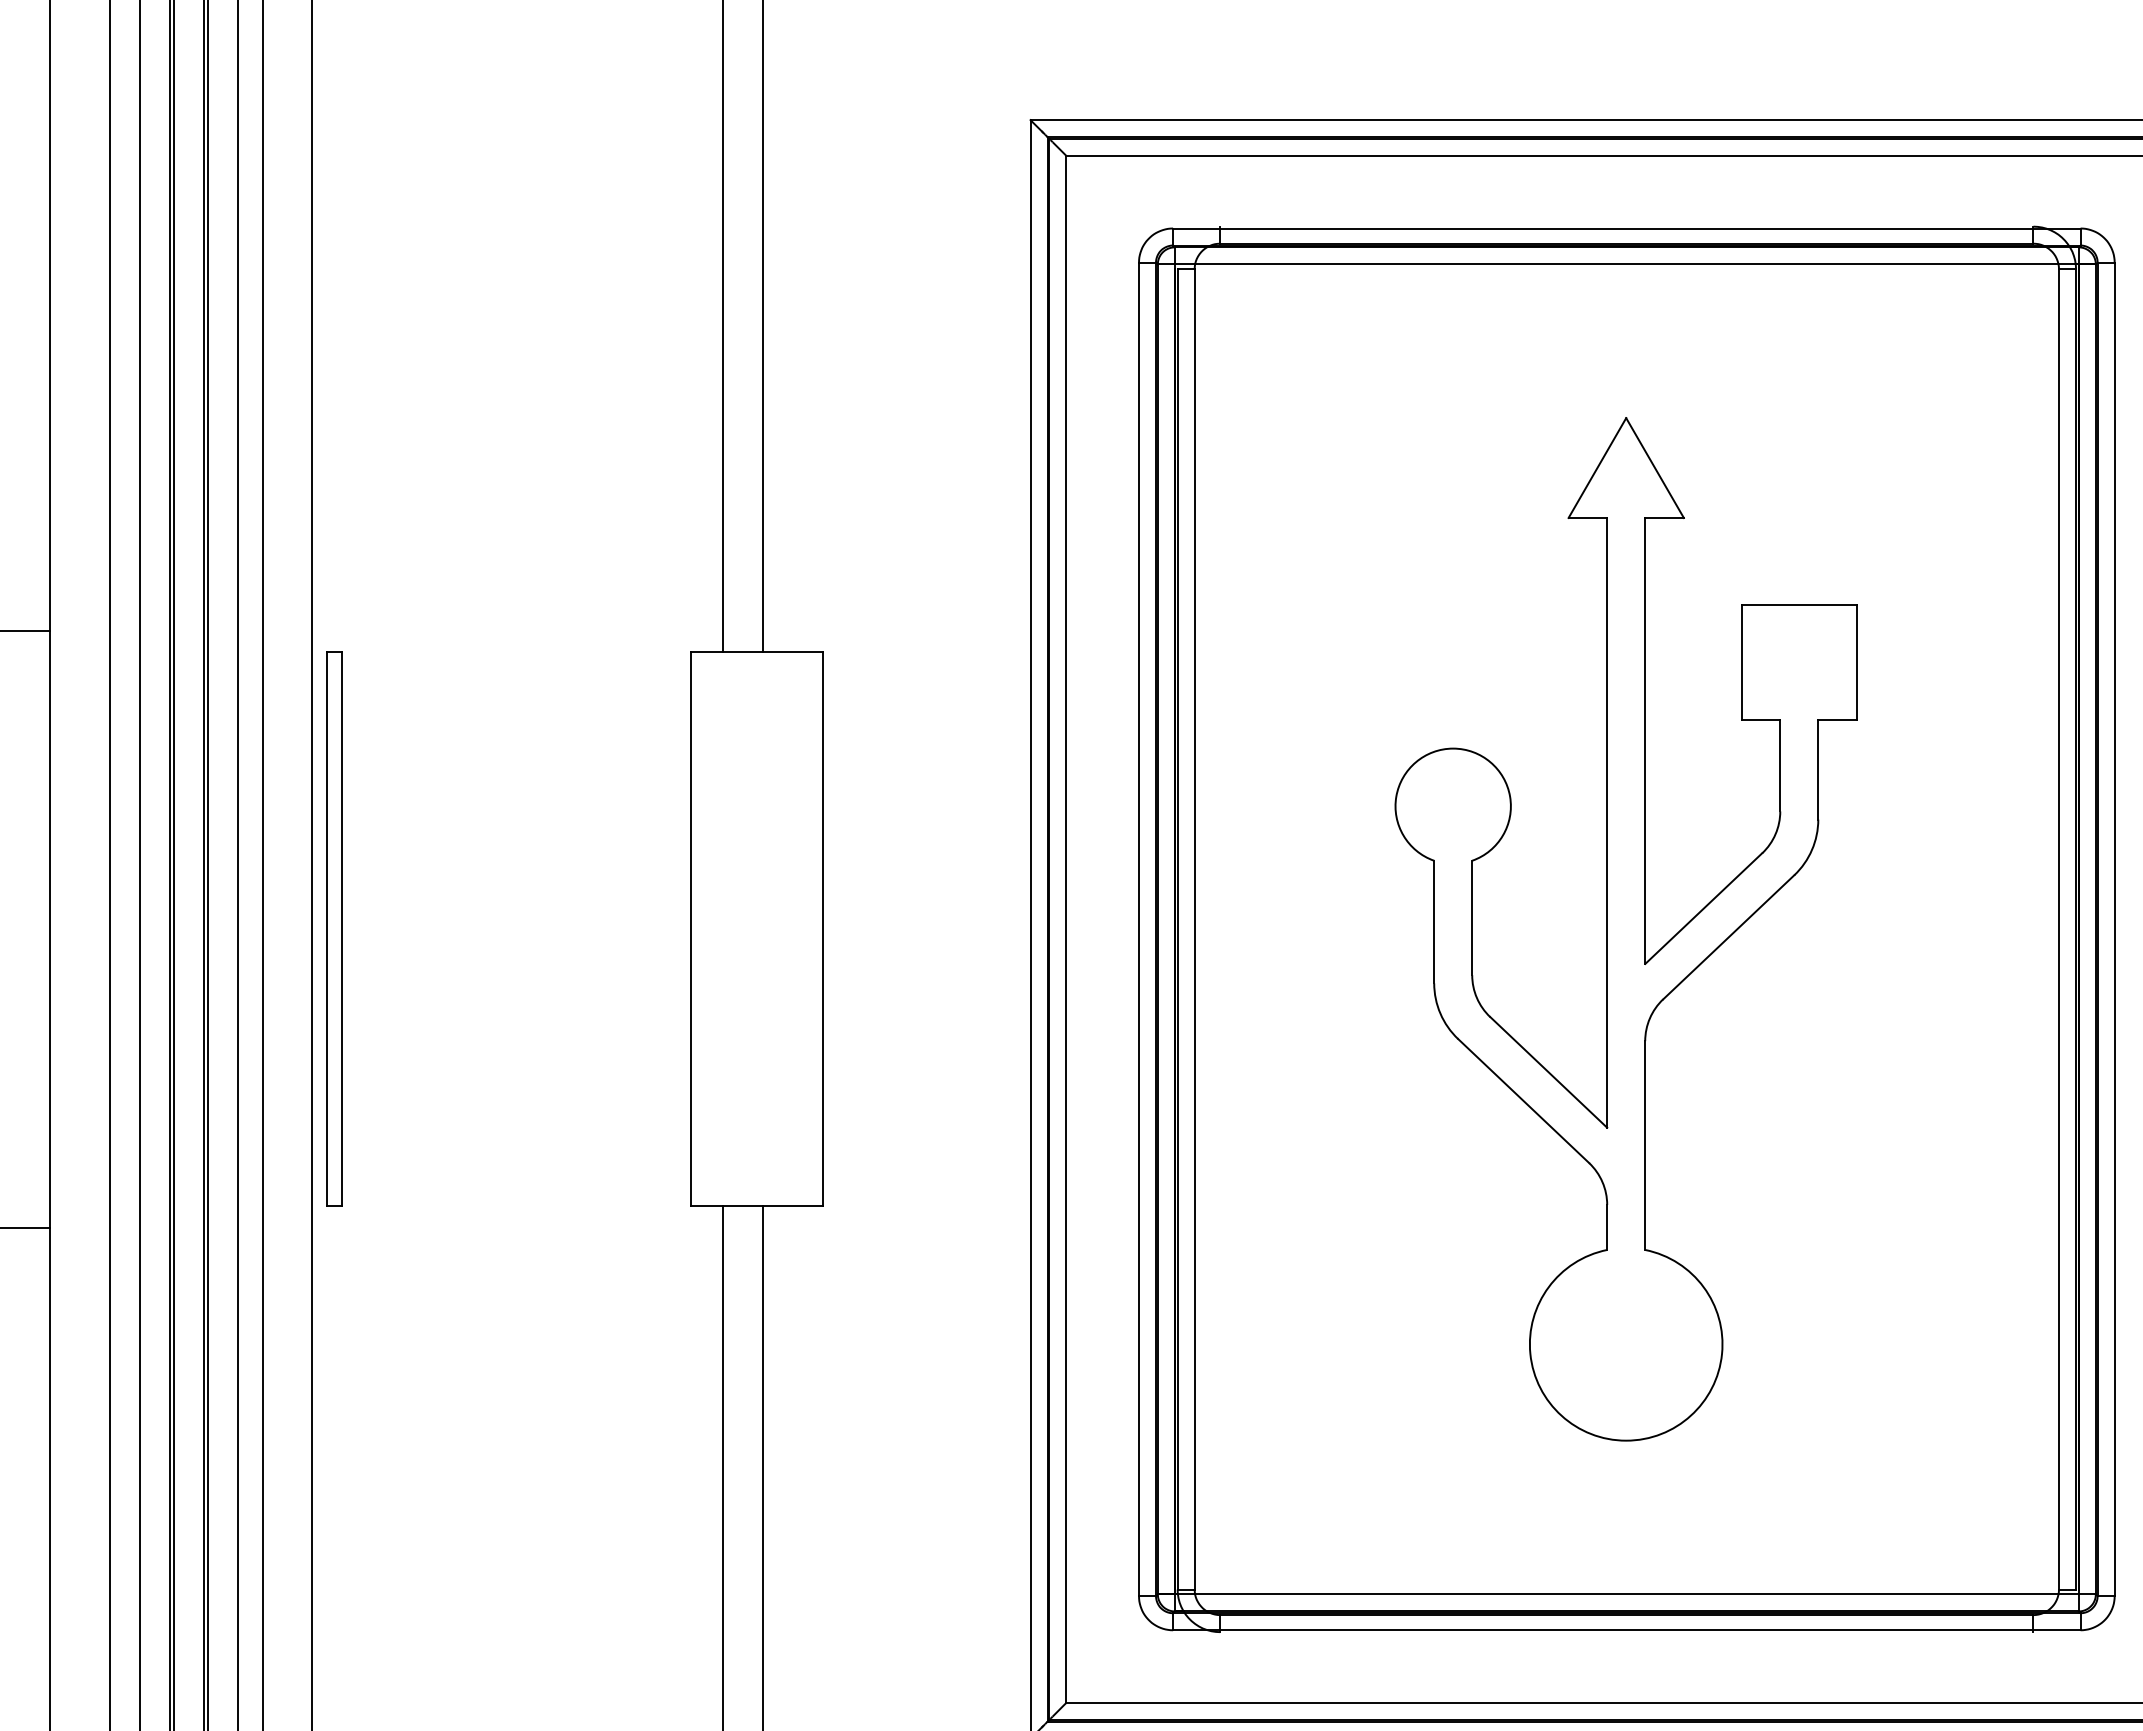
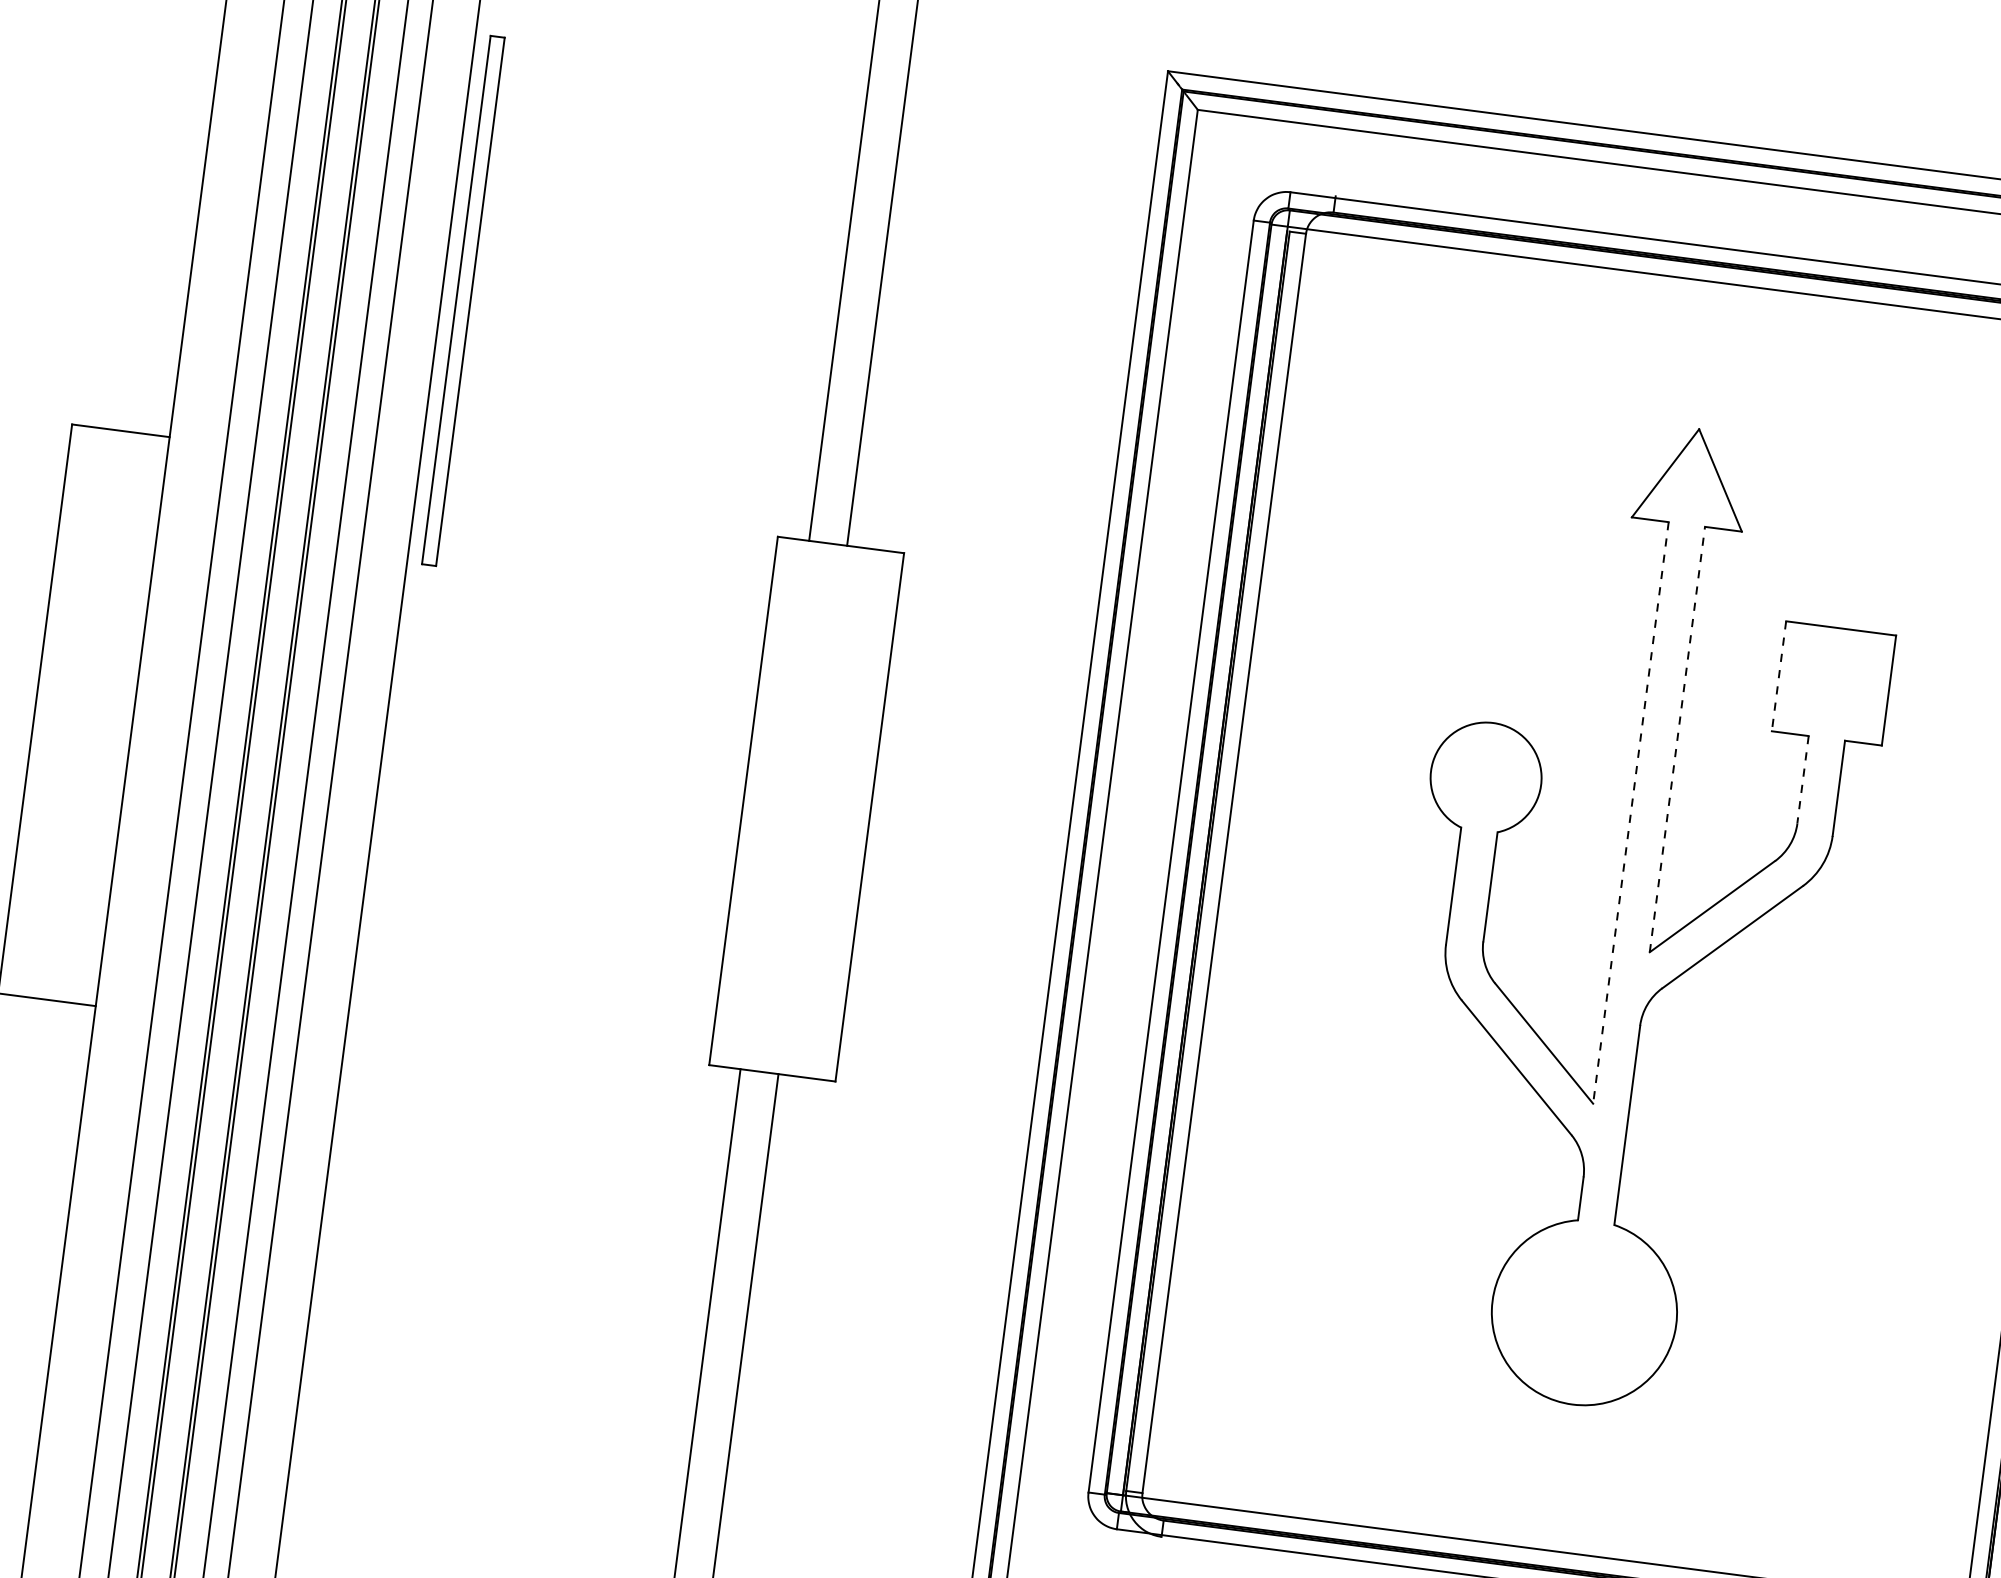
line: (1741, 662) -> (1778, 676), solid -> dashed
line: (1645, 740) -> (1677, 739), solid -> dashed
line: (1780, 765) -> (1803, 779), solid -> dashed
line: (1607, 822) -> (1631, 812), solid -> dashed
part: (334, 928) -> (463, 300), moved

